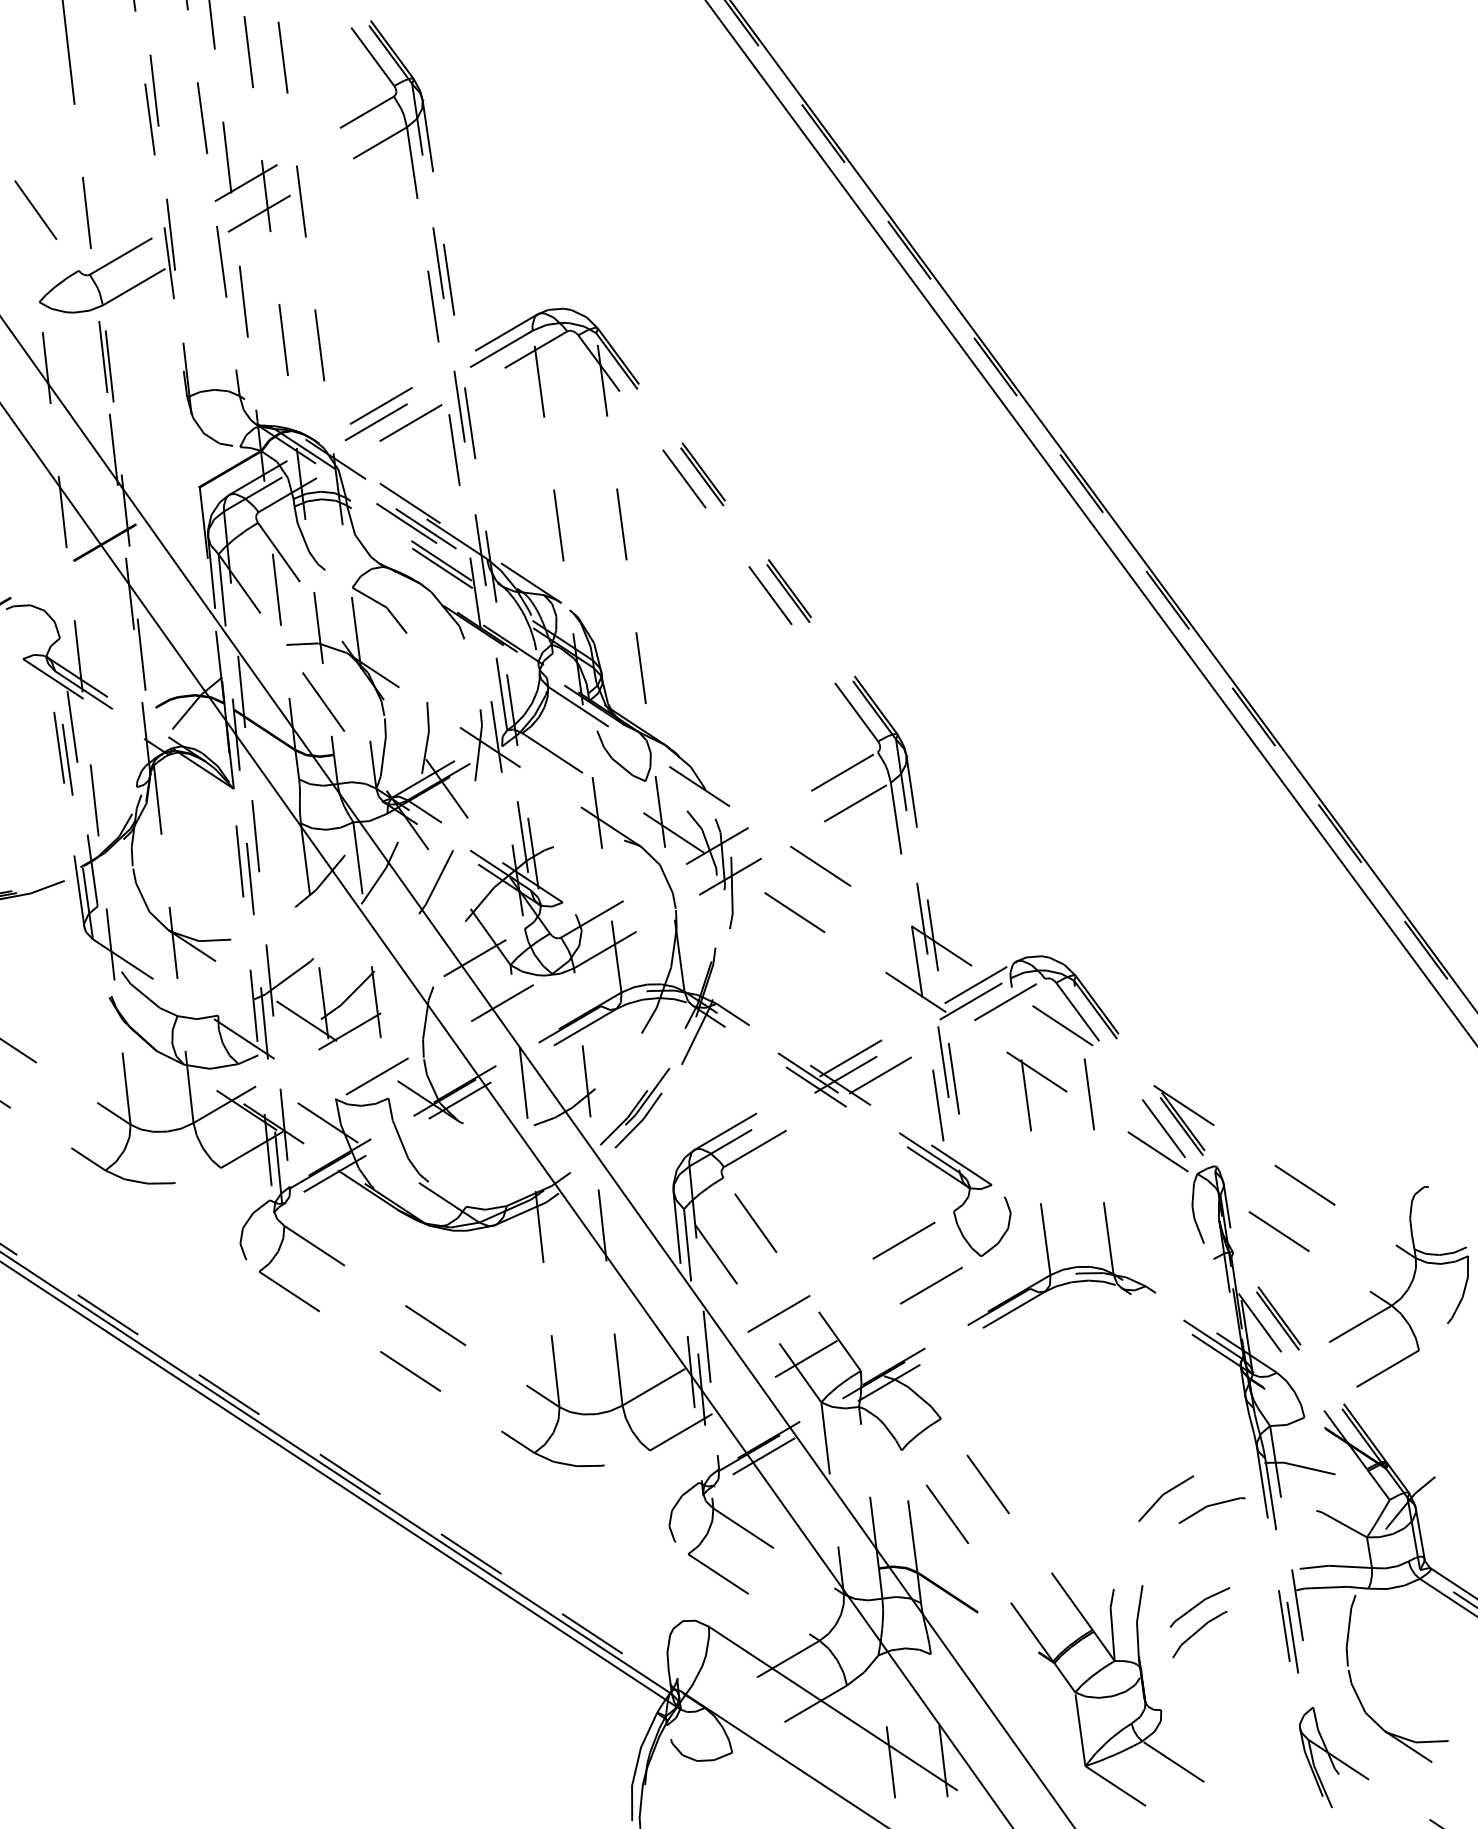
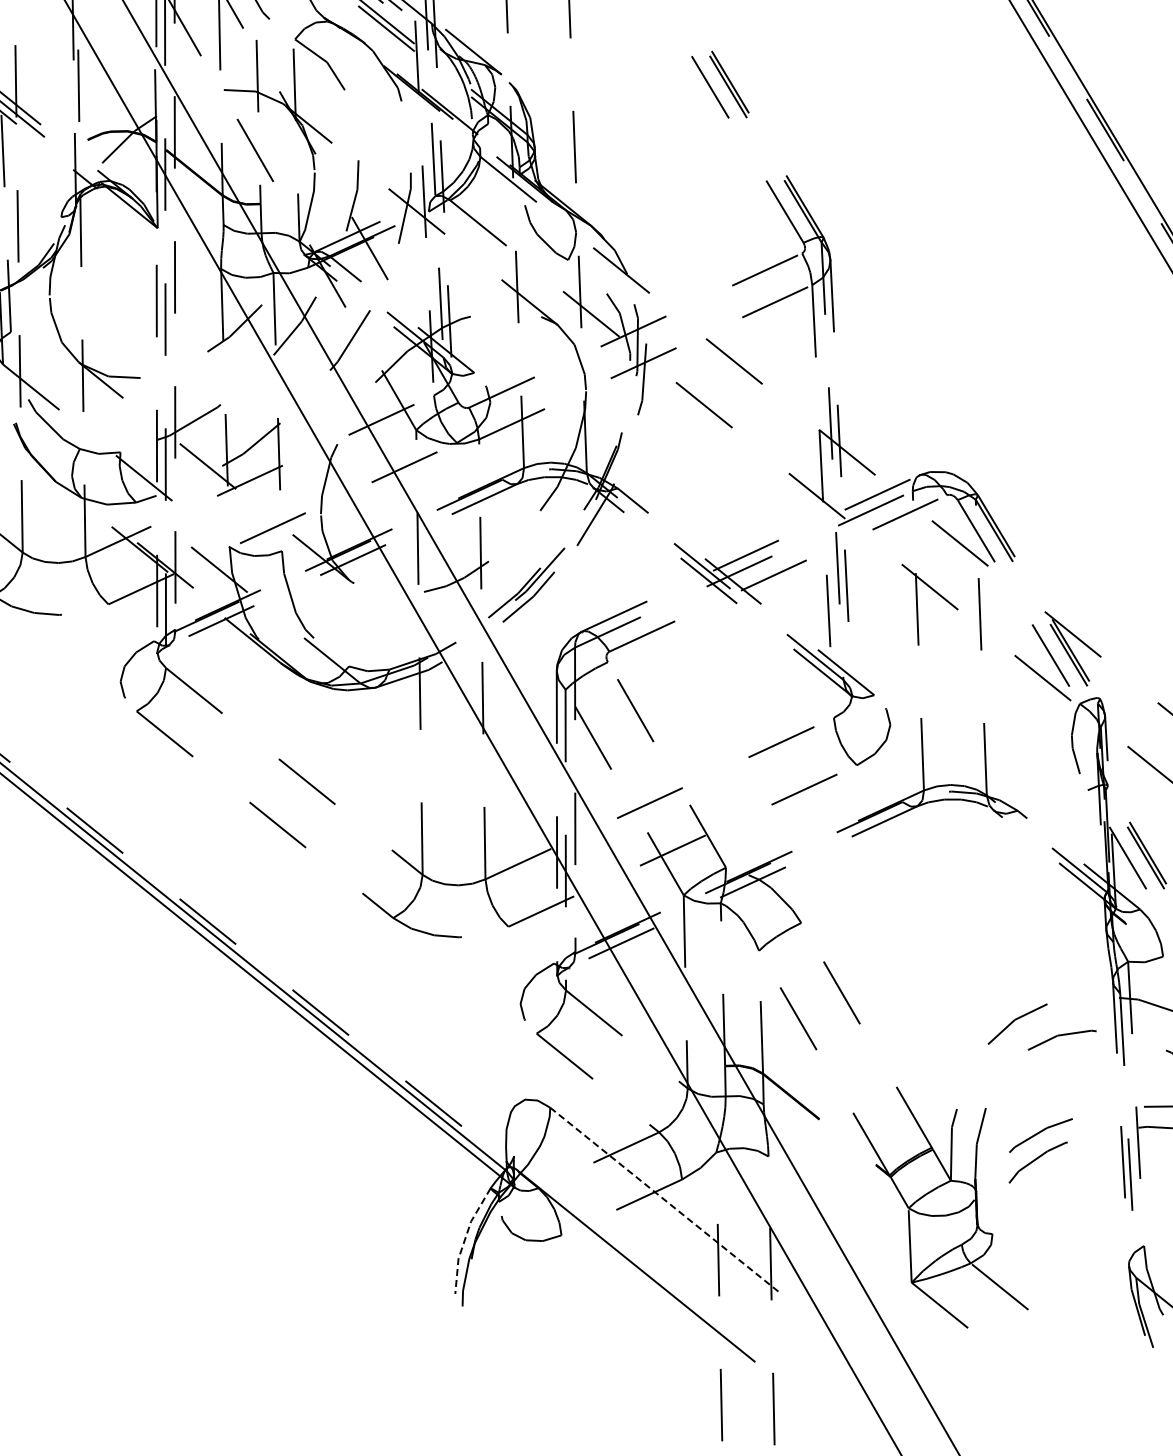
line: (832, 1708) -> (665, 1200), solid -> dashed
line: (636, 1765) -> (464, 1238), solid -> dashed

